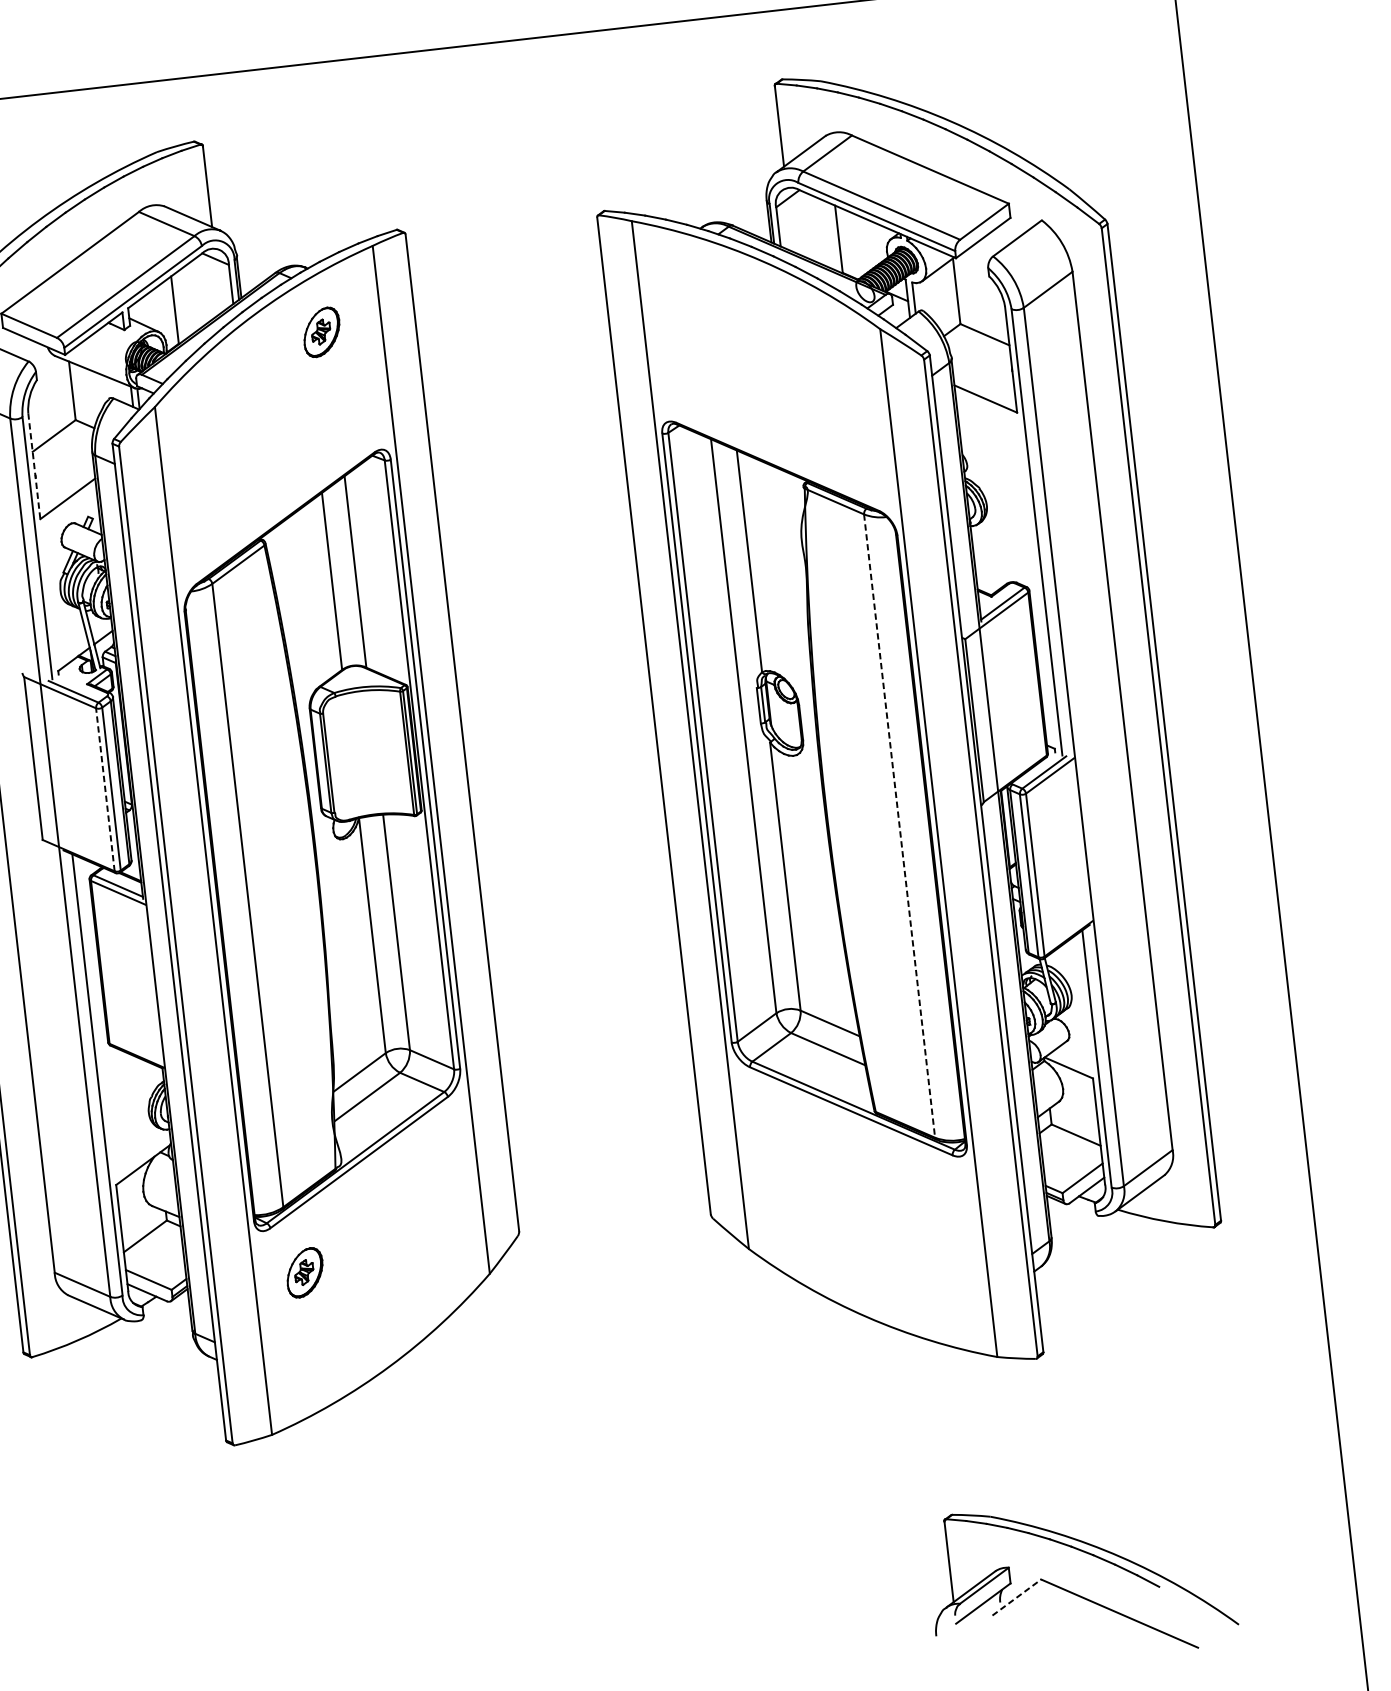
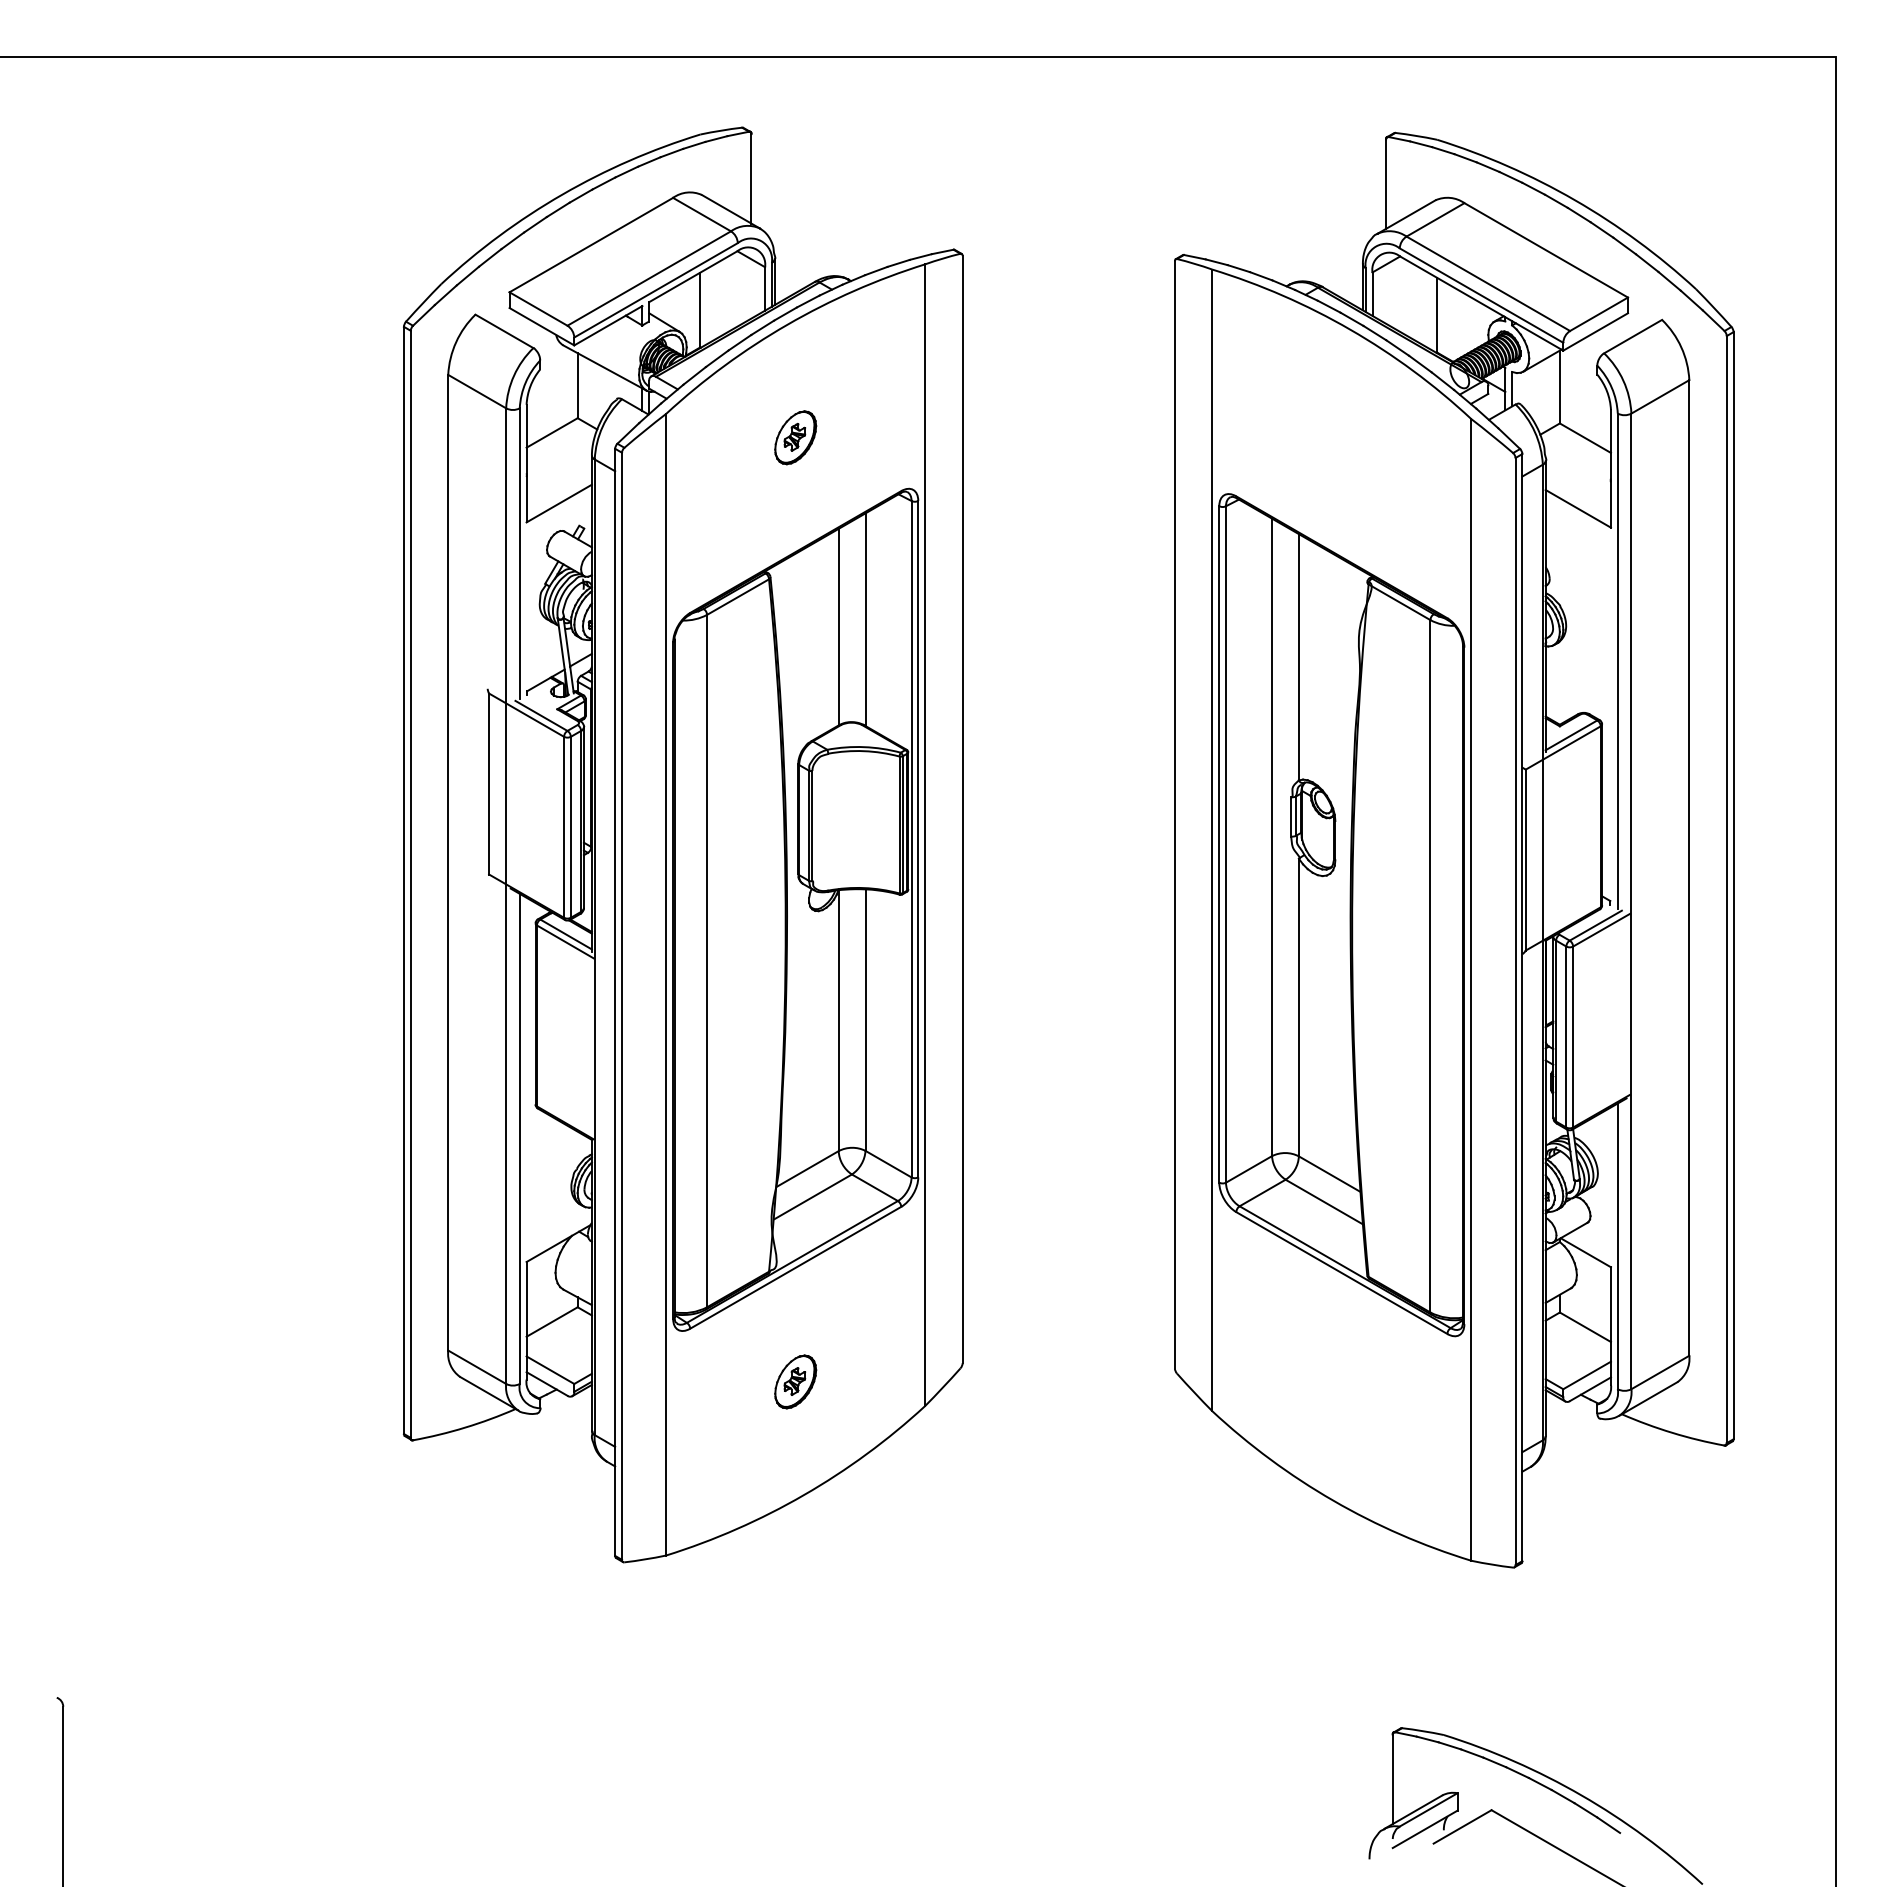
part: (321, 332) -> (795, 437), moved
line: (34, 466) -> (526, 463), dashed -> solid
line: (105, 789) -> (564, 826), dashed -> solid
line: (899, 826) -> (1430, 966), dashed -> solid
part: (304, 1272) -> (795, 1381), moved
line: (1017, 1597) -> (1463, 1826), dashed -> solid

